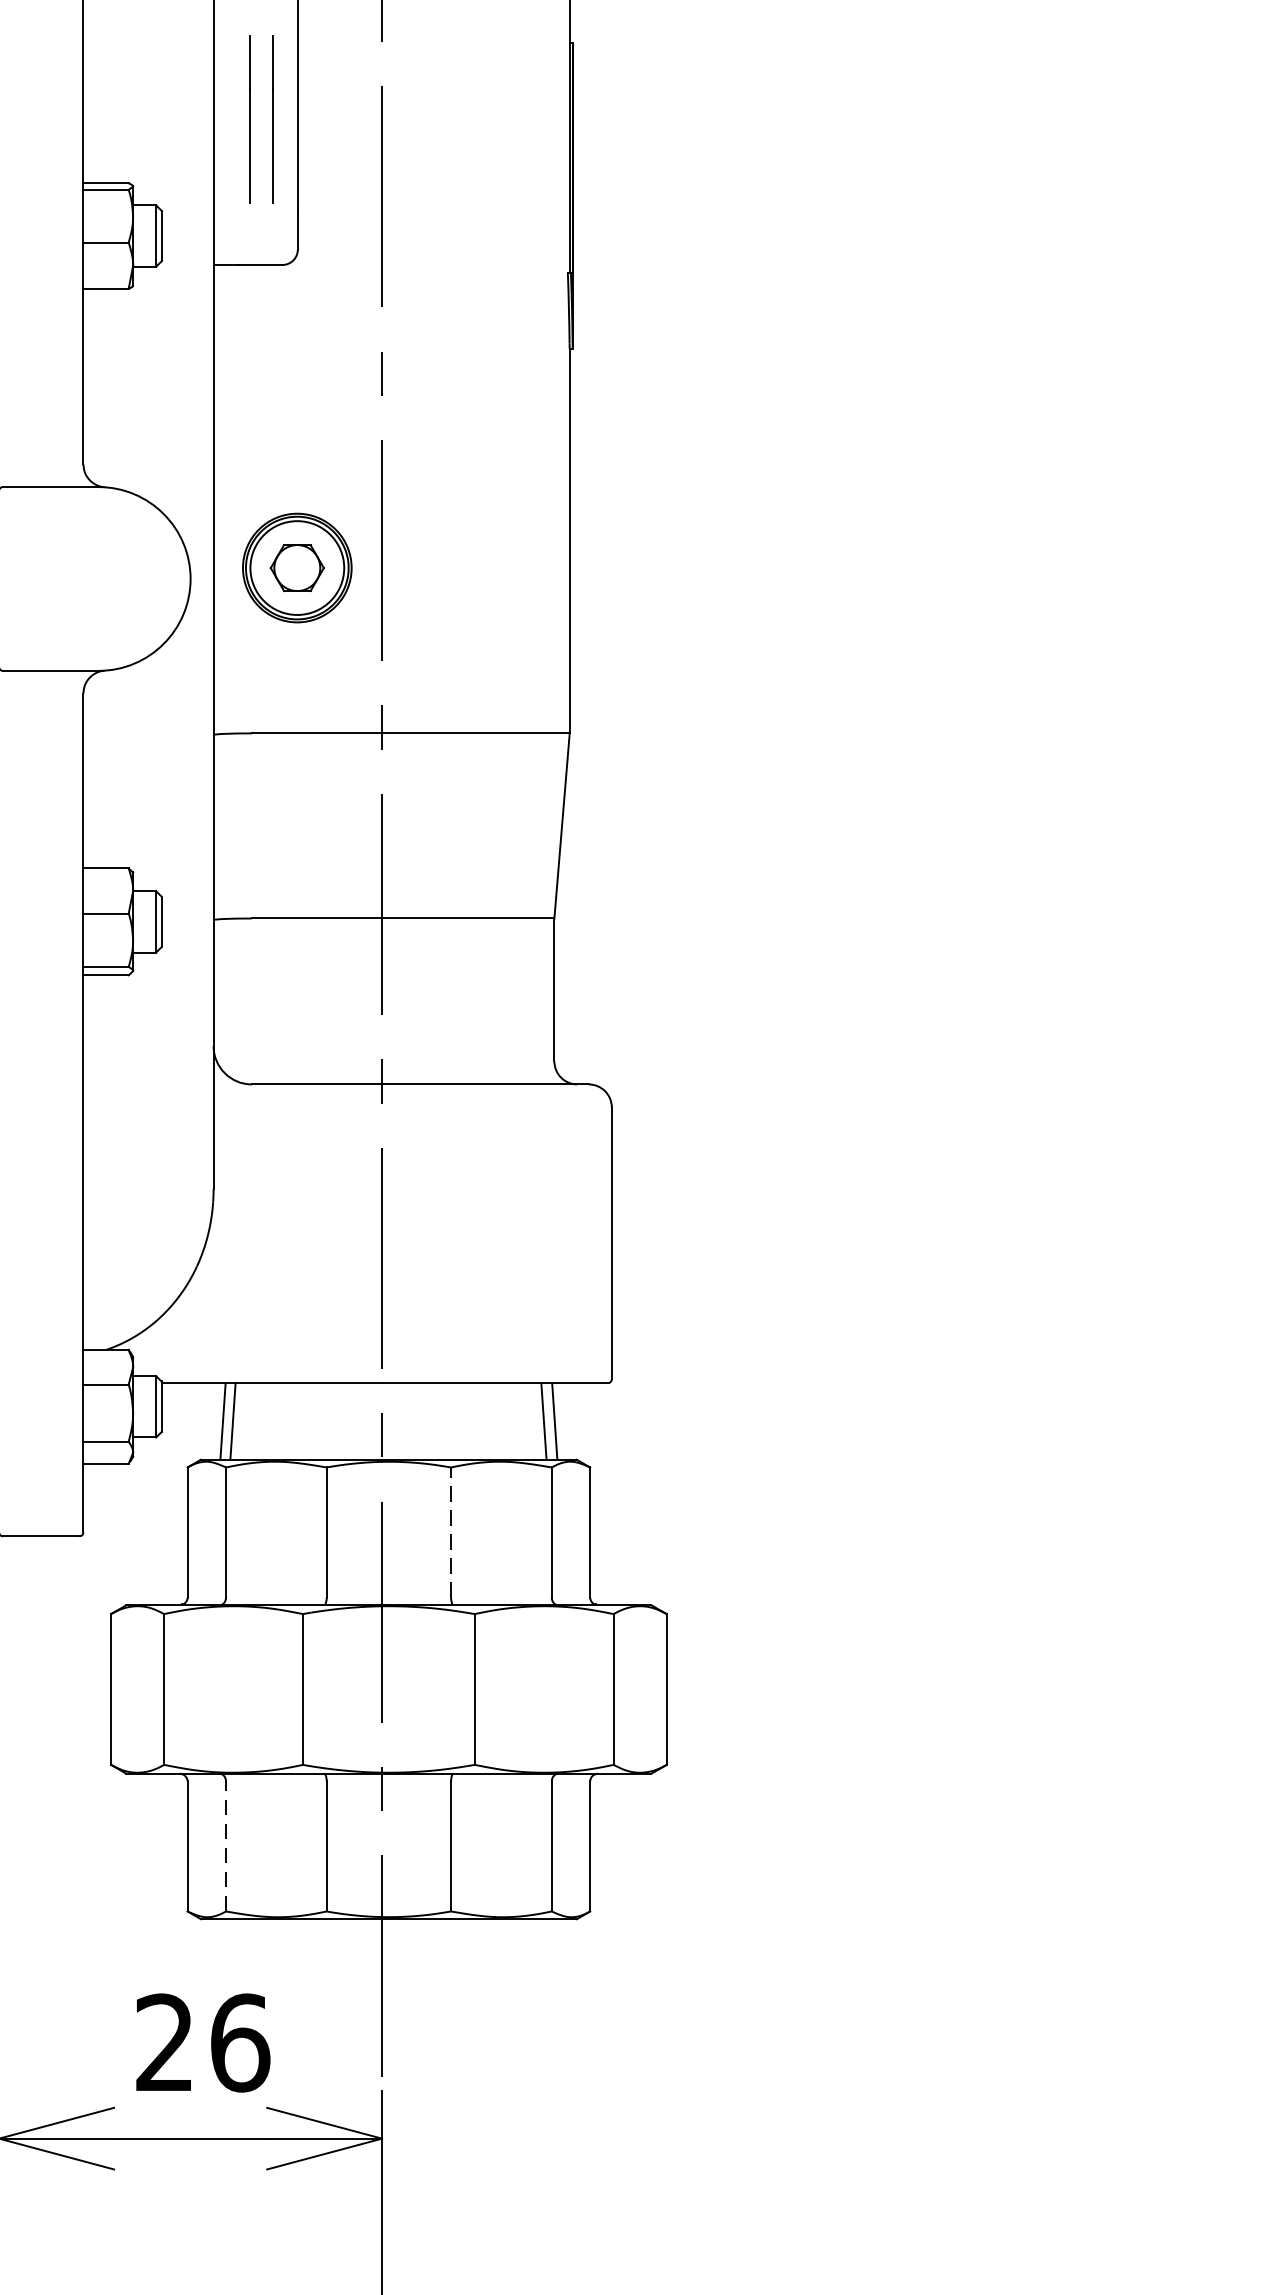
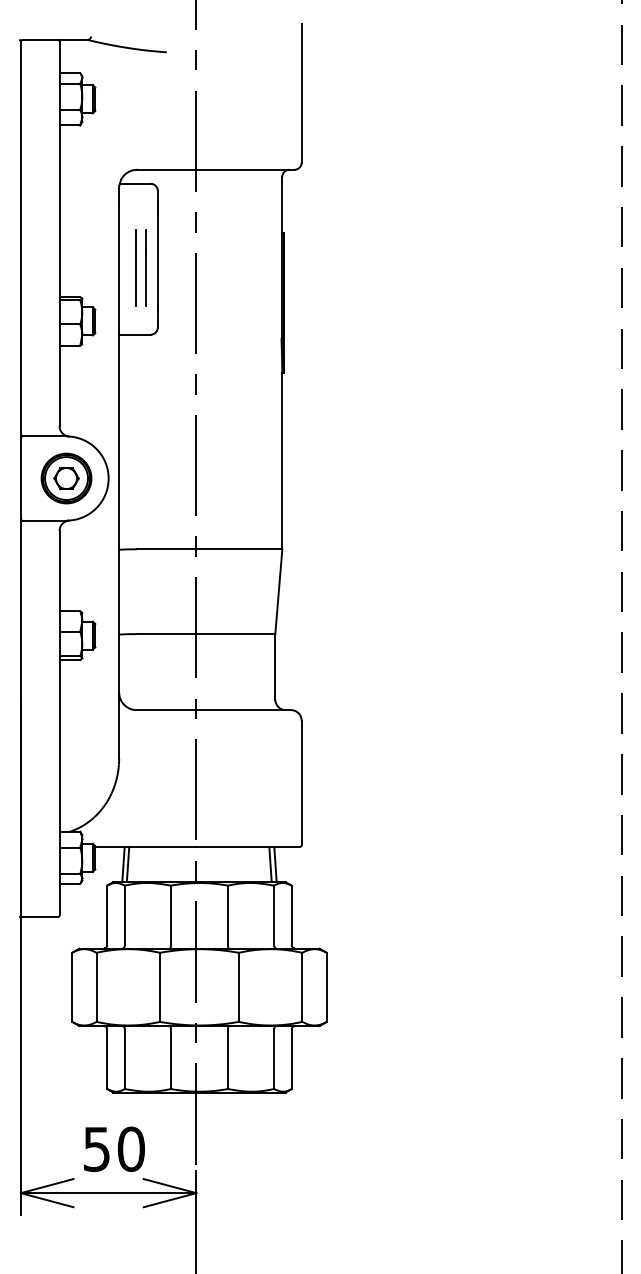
part: (297, 567) -> (66, 478), moved
line: (452, 1532) -> (228, 915), dashed -> solid
line: (225, 1846) -> (124, 1059), dashed -> solid
text: (203, 2041) -> (114, 1148), 26 -> 50

